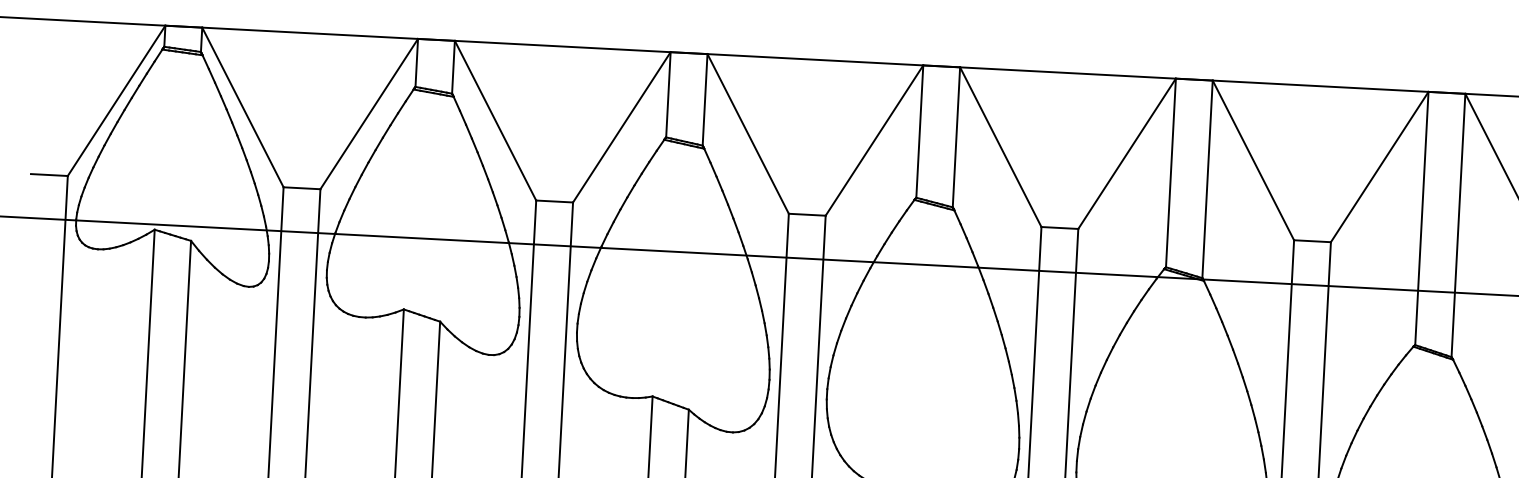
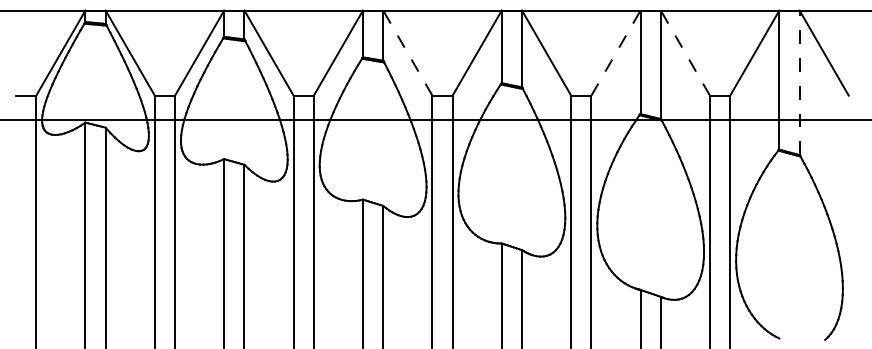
line: (747, 132) -> (407, 52), solid -> dashed
line: (1128, 152) -> (616, 52), solid -> dashed
line: (1253, 159) -> (685, 52), solid -> dashed
line: (1458, 224) -> (799, 82), solid -> dashed

